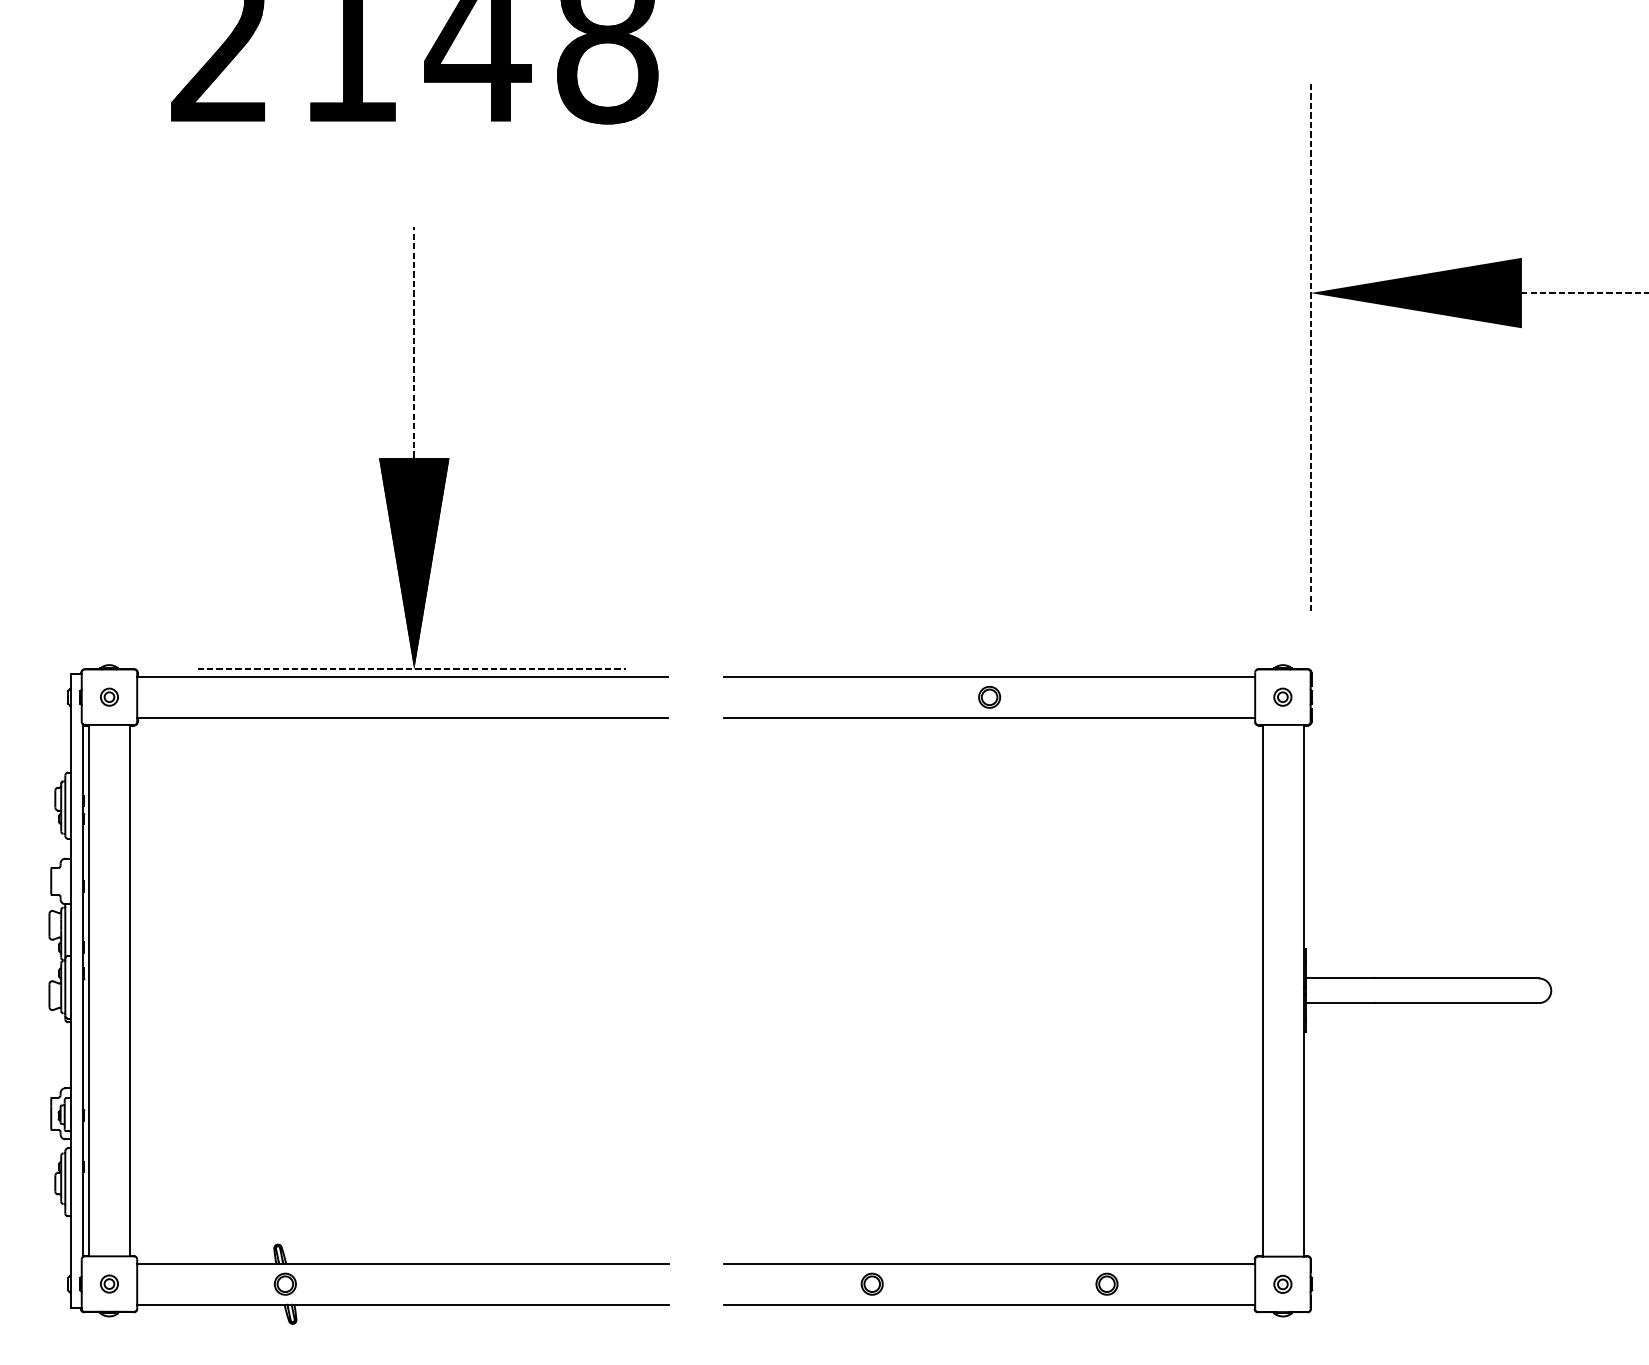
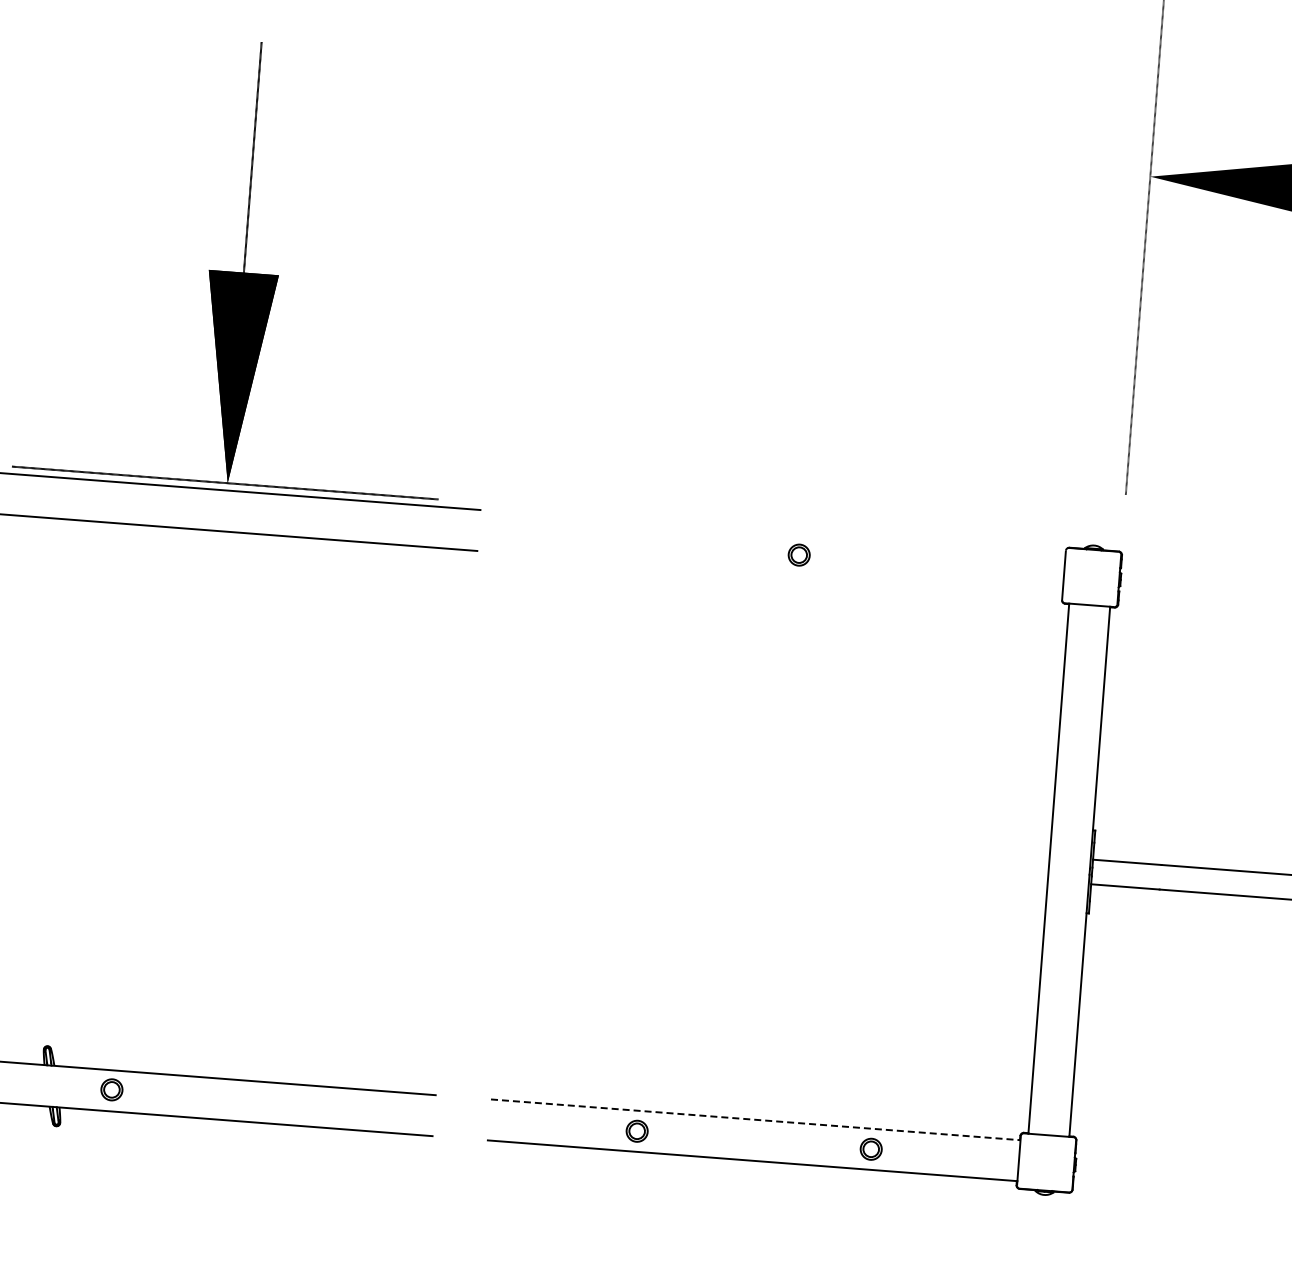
line: (989, 676) -> (800, 534), removed
part: (1282, 696) -> (1091, 576), removed
line: (989, 717) -> (797, 575), removed
line: (989, 1263) -> (755, 1119), solid -> dashed
part: (284, 1283) -> (111, 1089), moved
part: (1282, 1283) -> (1046, 1162), removed

